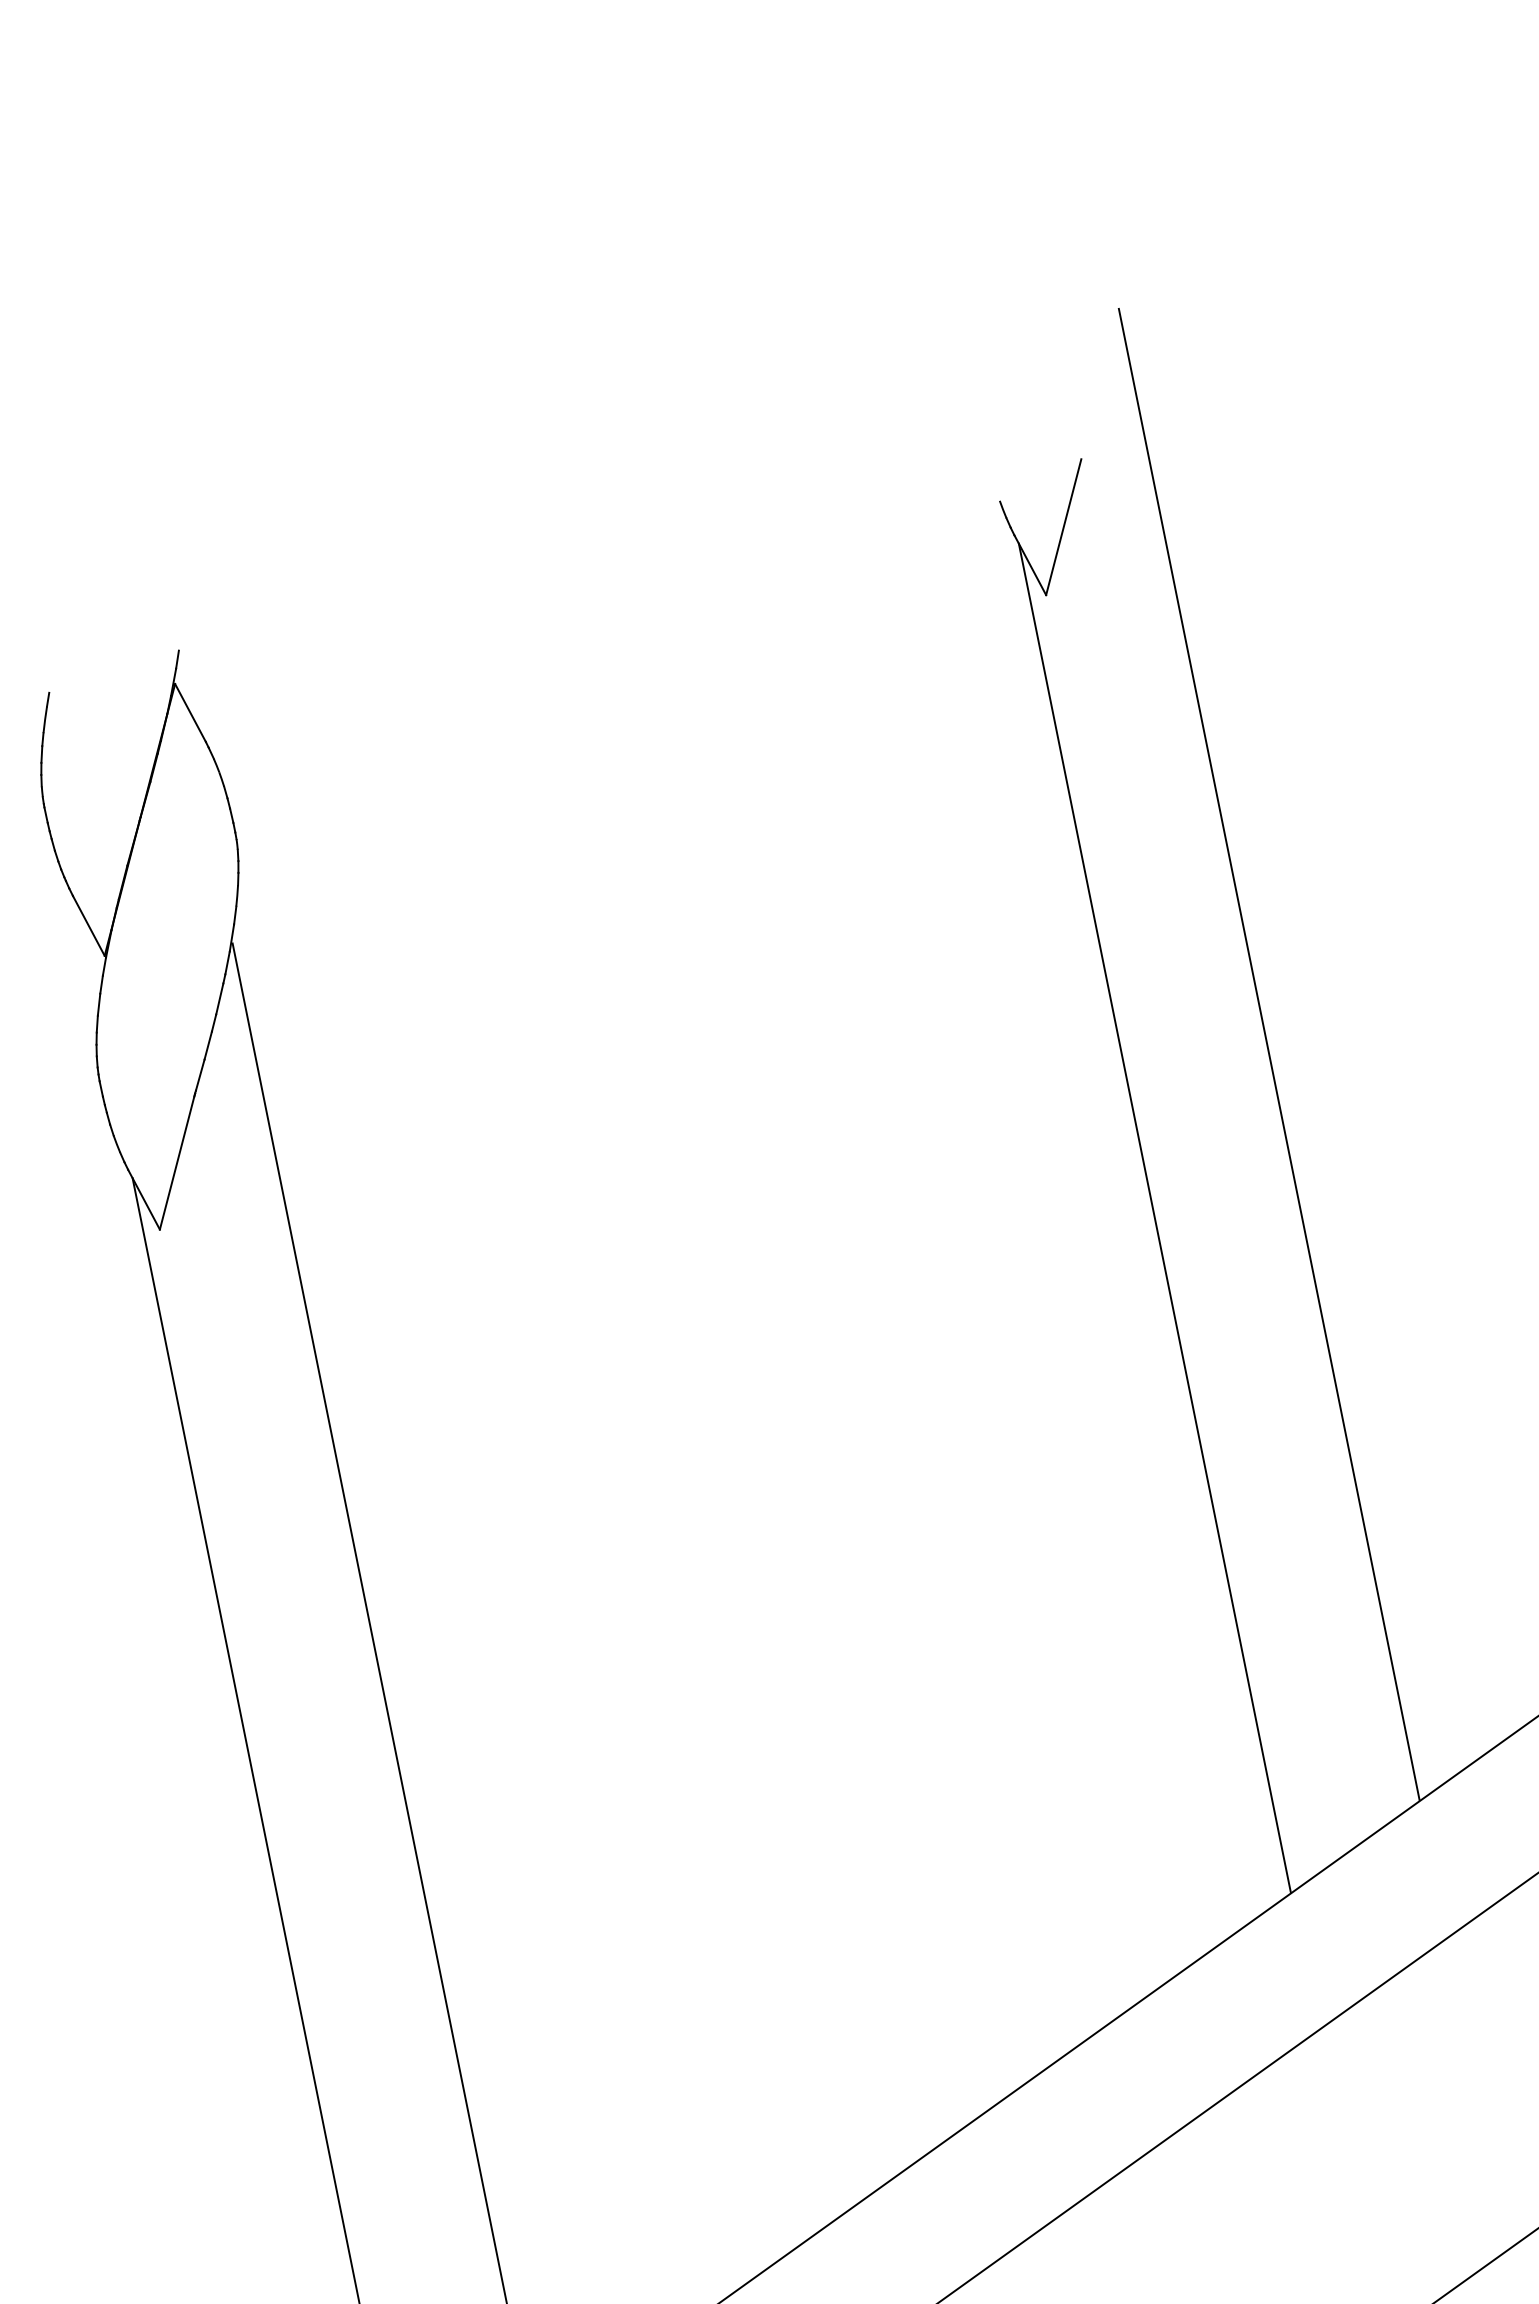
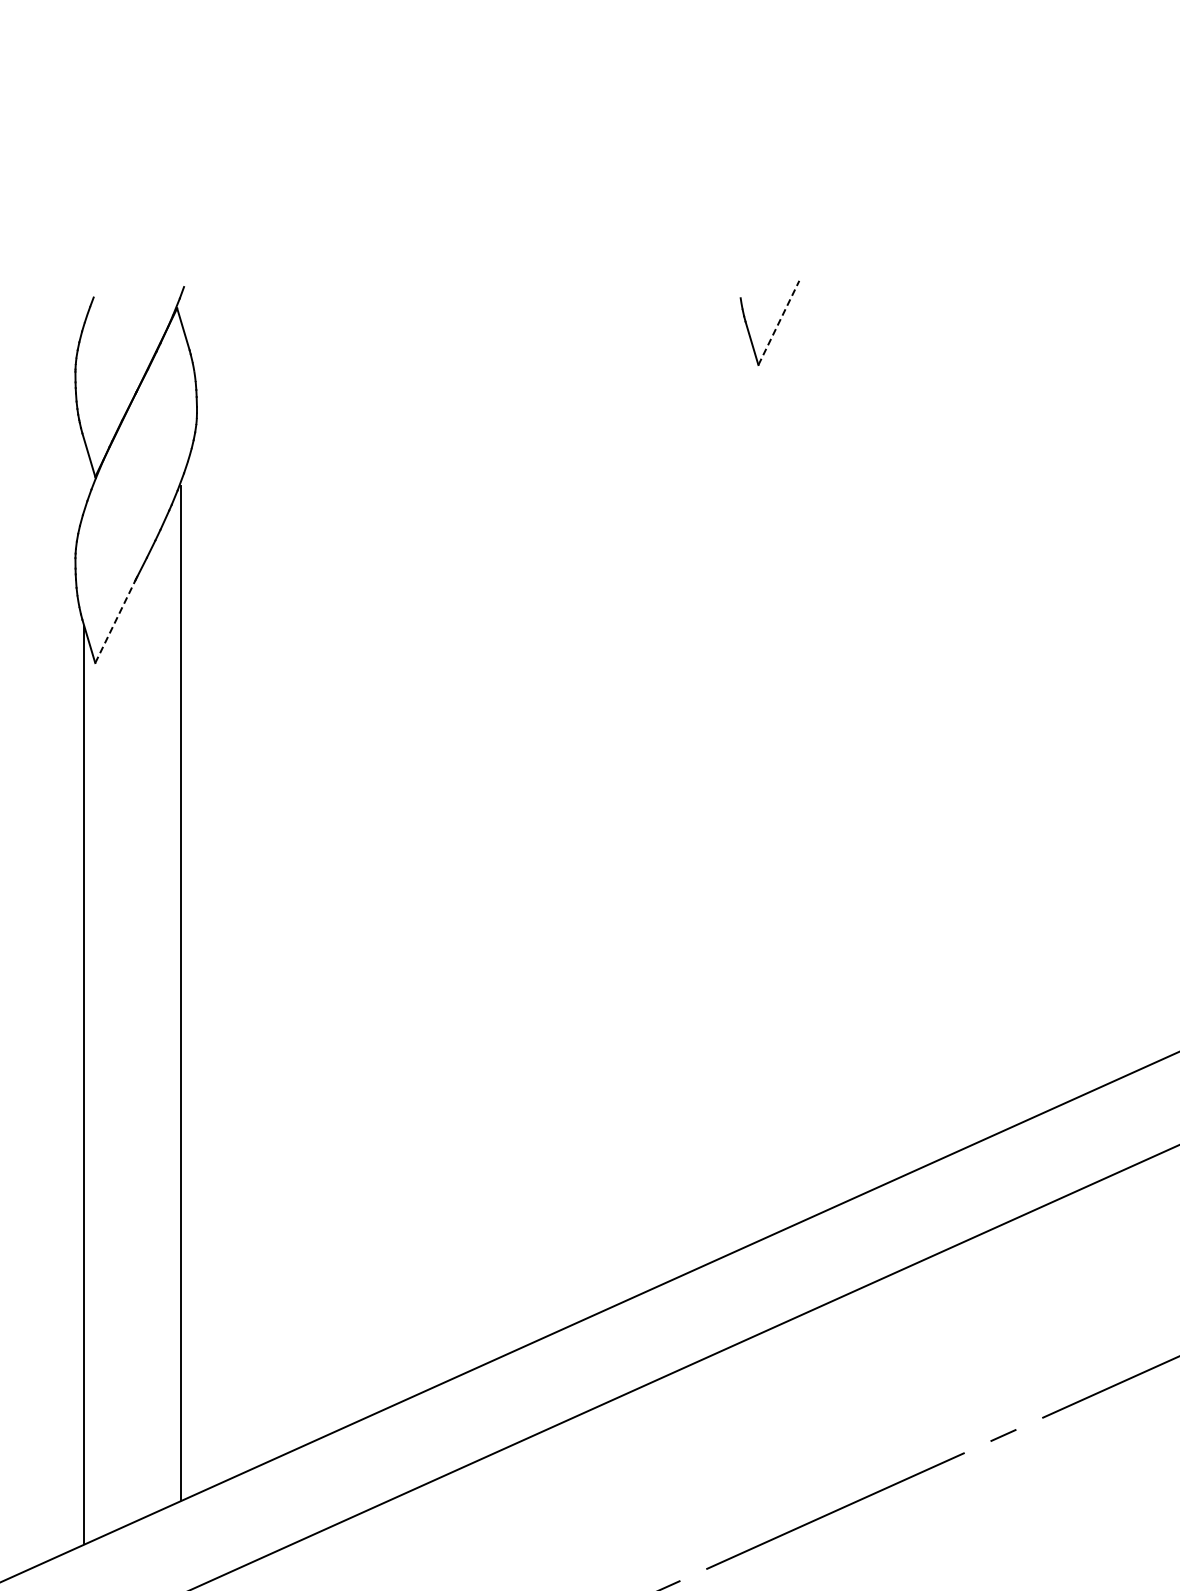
line: (1063, 526) -> (778, 322), solid -> dashed
line: (1268, 1054) -> (843, 694), removed
line: (176, 1161) -> (115, 620), solid -> dashed
line: (1154, 1217) -> (747, 786), removed

